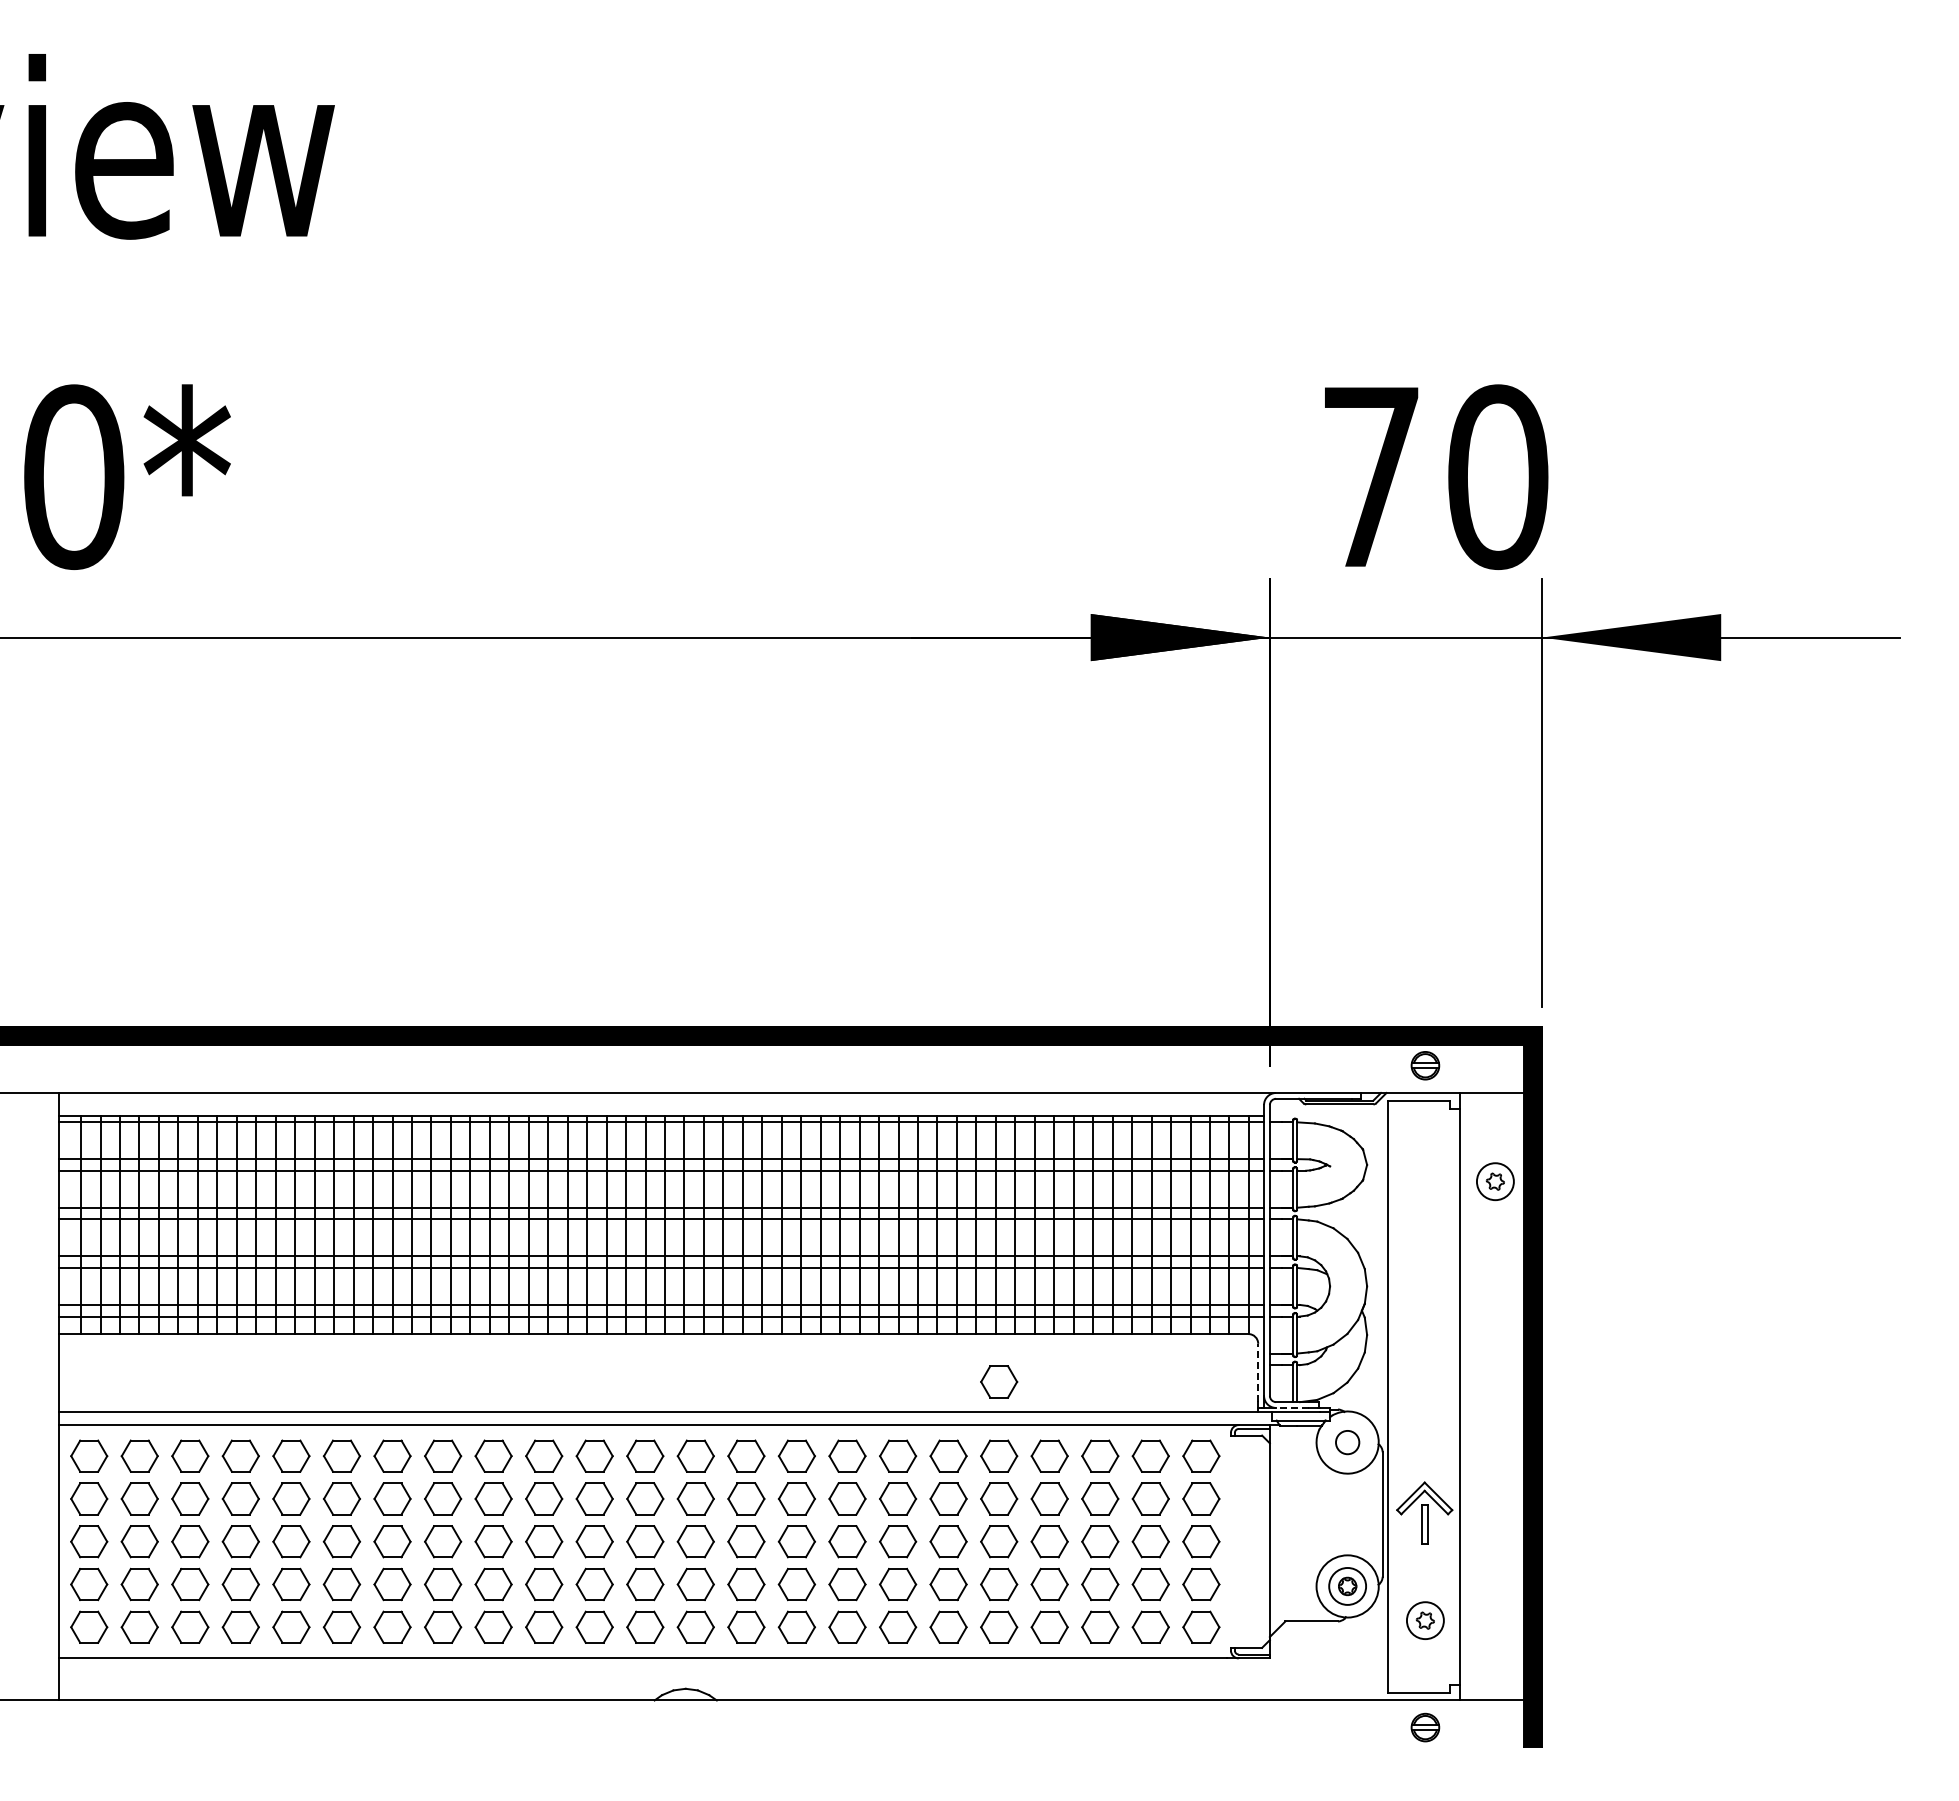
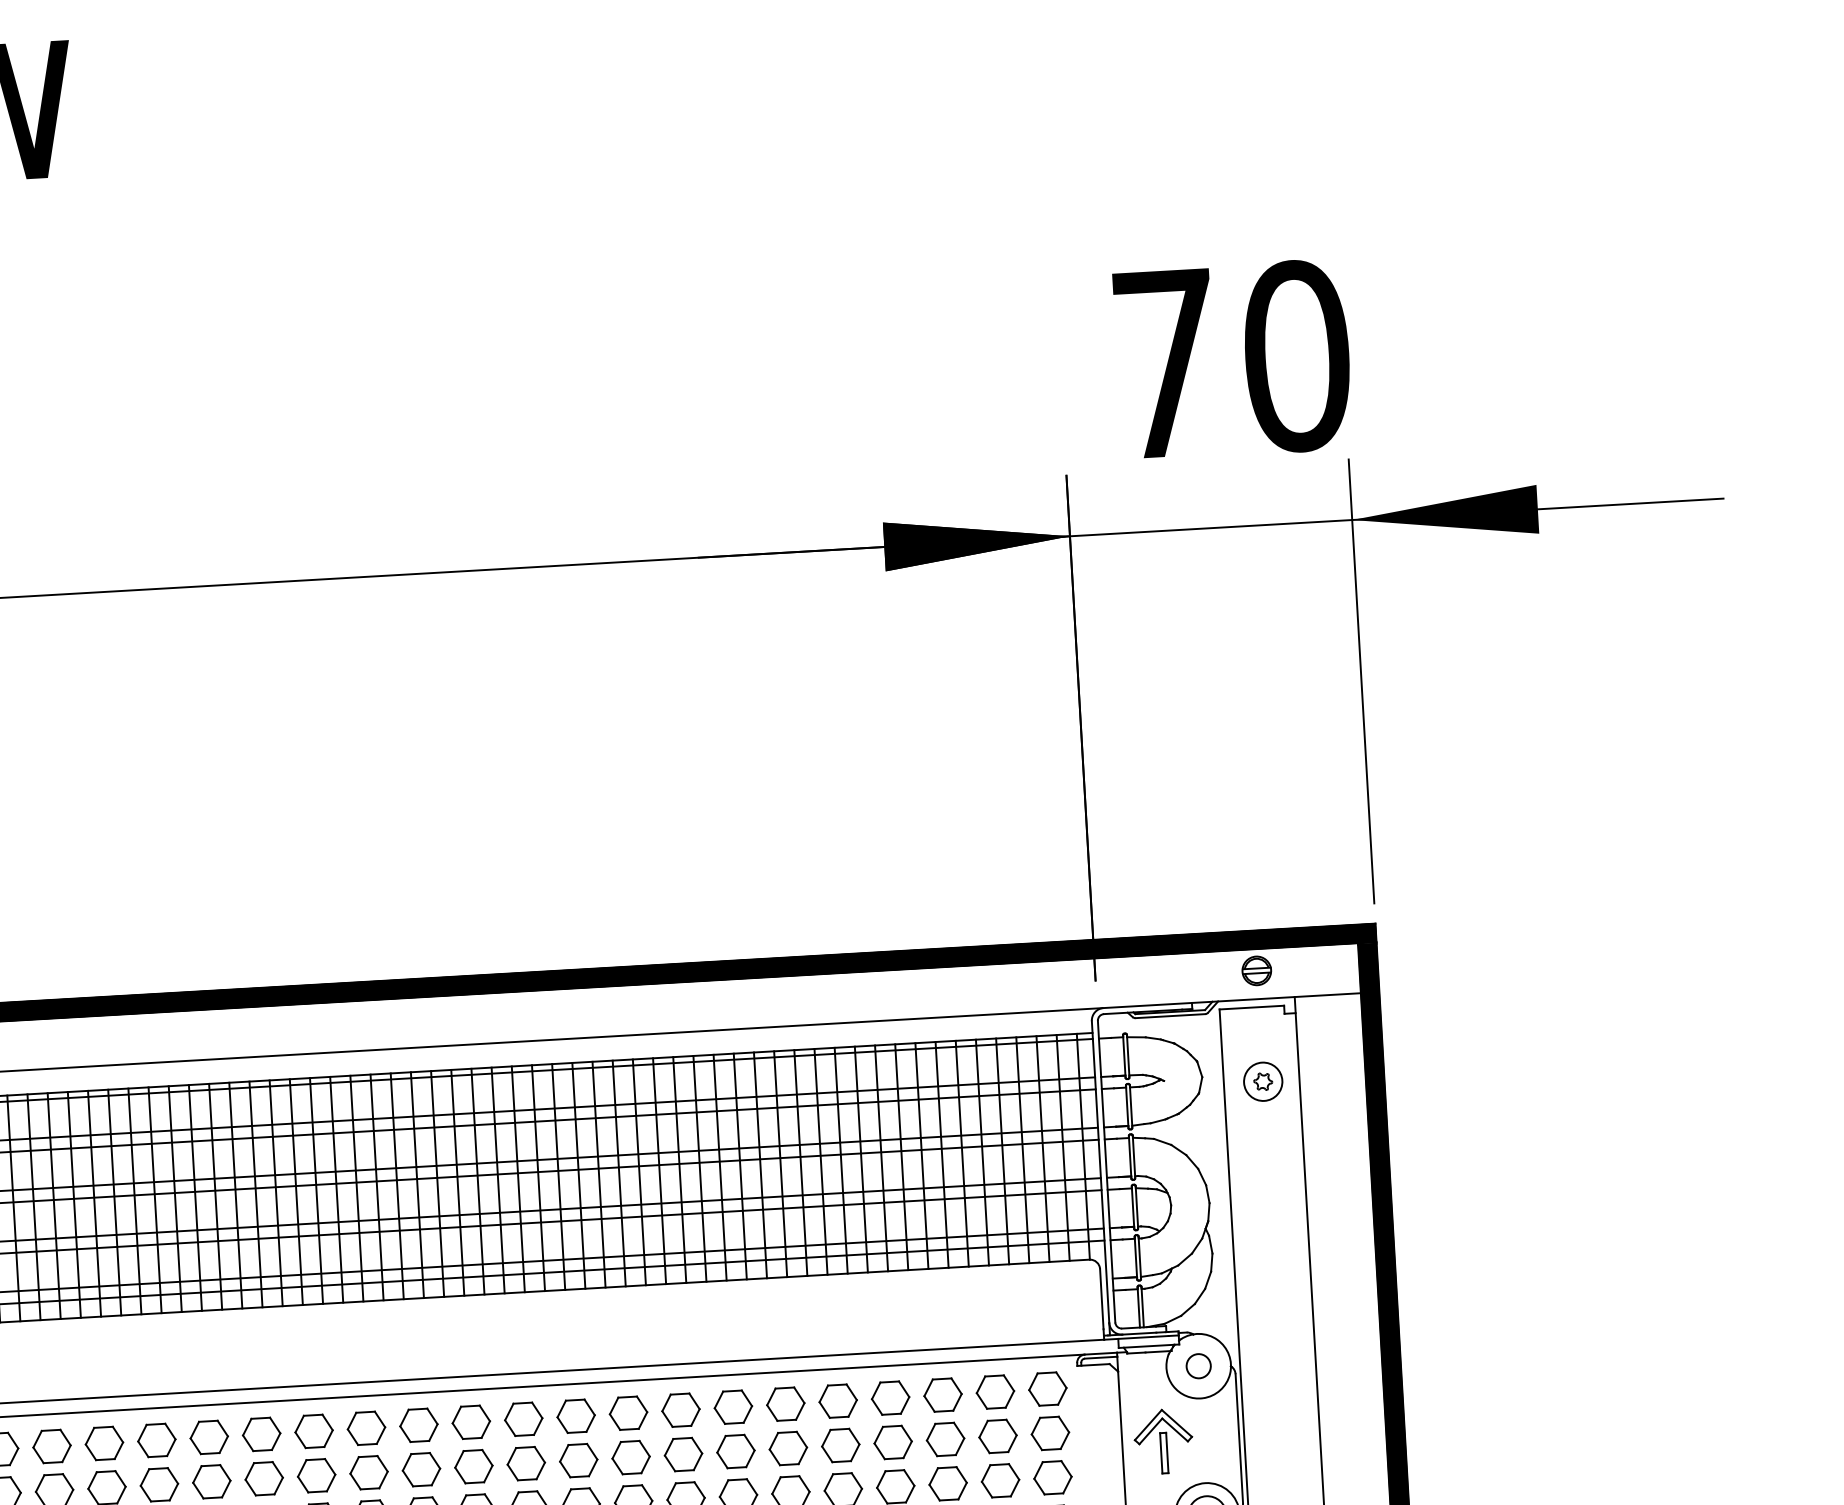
part: (1495, 1181) -> (1263, 1081), moved
line: (1258, 1372) -> (1102, 1298), dashed -> solid
part: (999, 1381) -> (834, 1323), removed
line: (1291, 1407) -> (1138, 1333), dashed -> solid
part: (1424, 1512) -> (1163, 1441), moved

